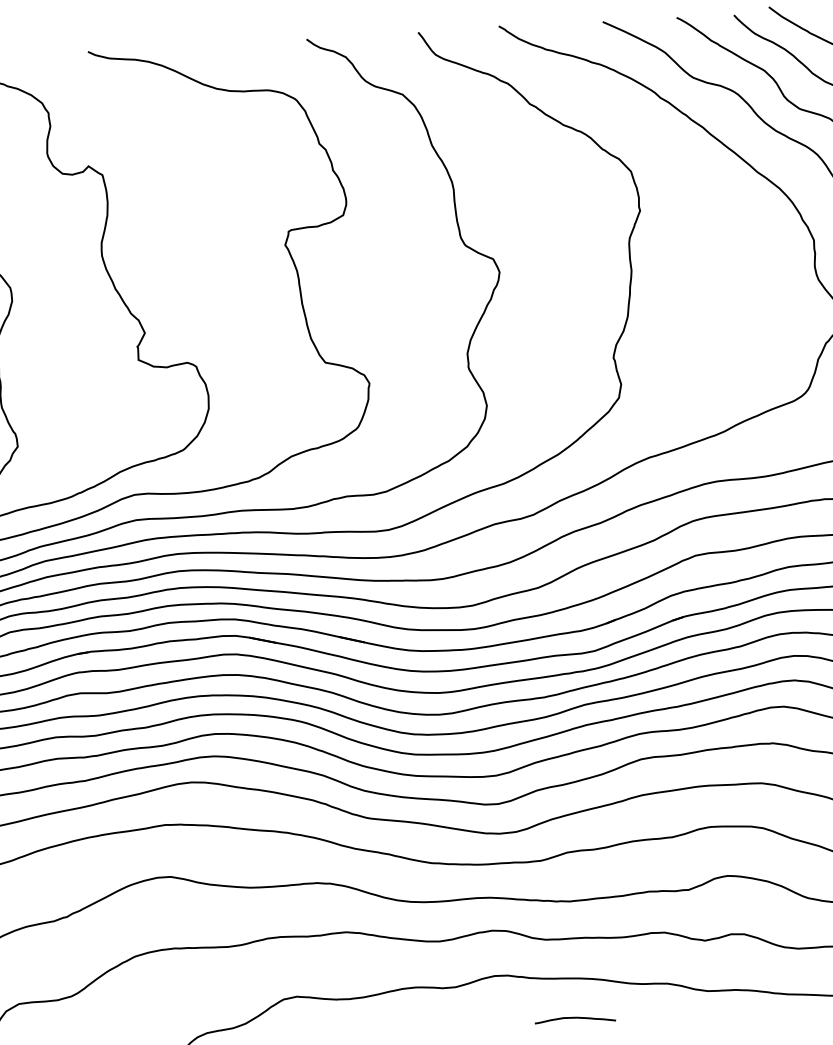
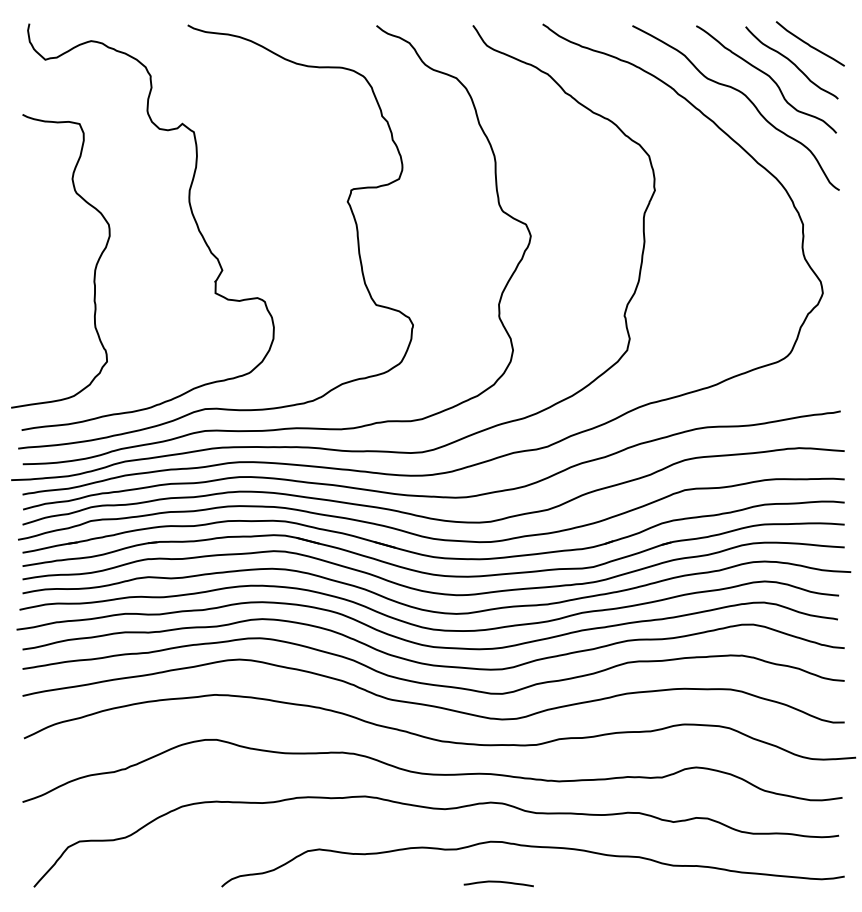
curve: (574, 1018) -> (498, 882), moved

